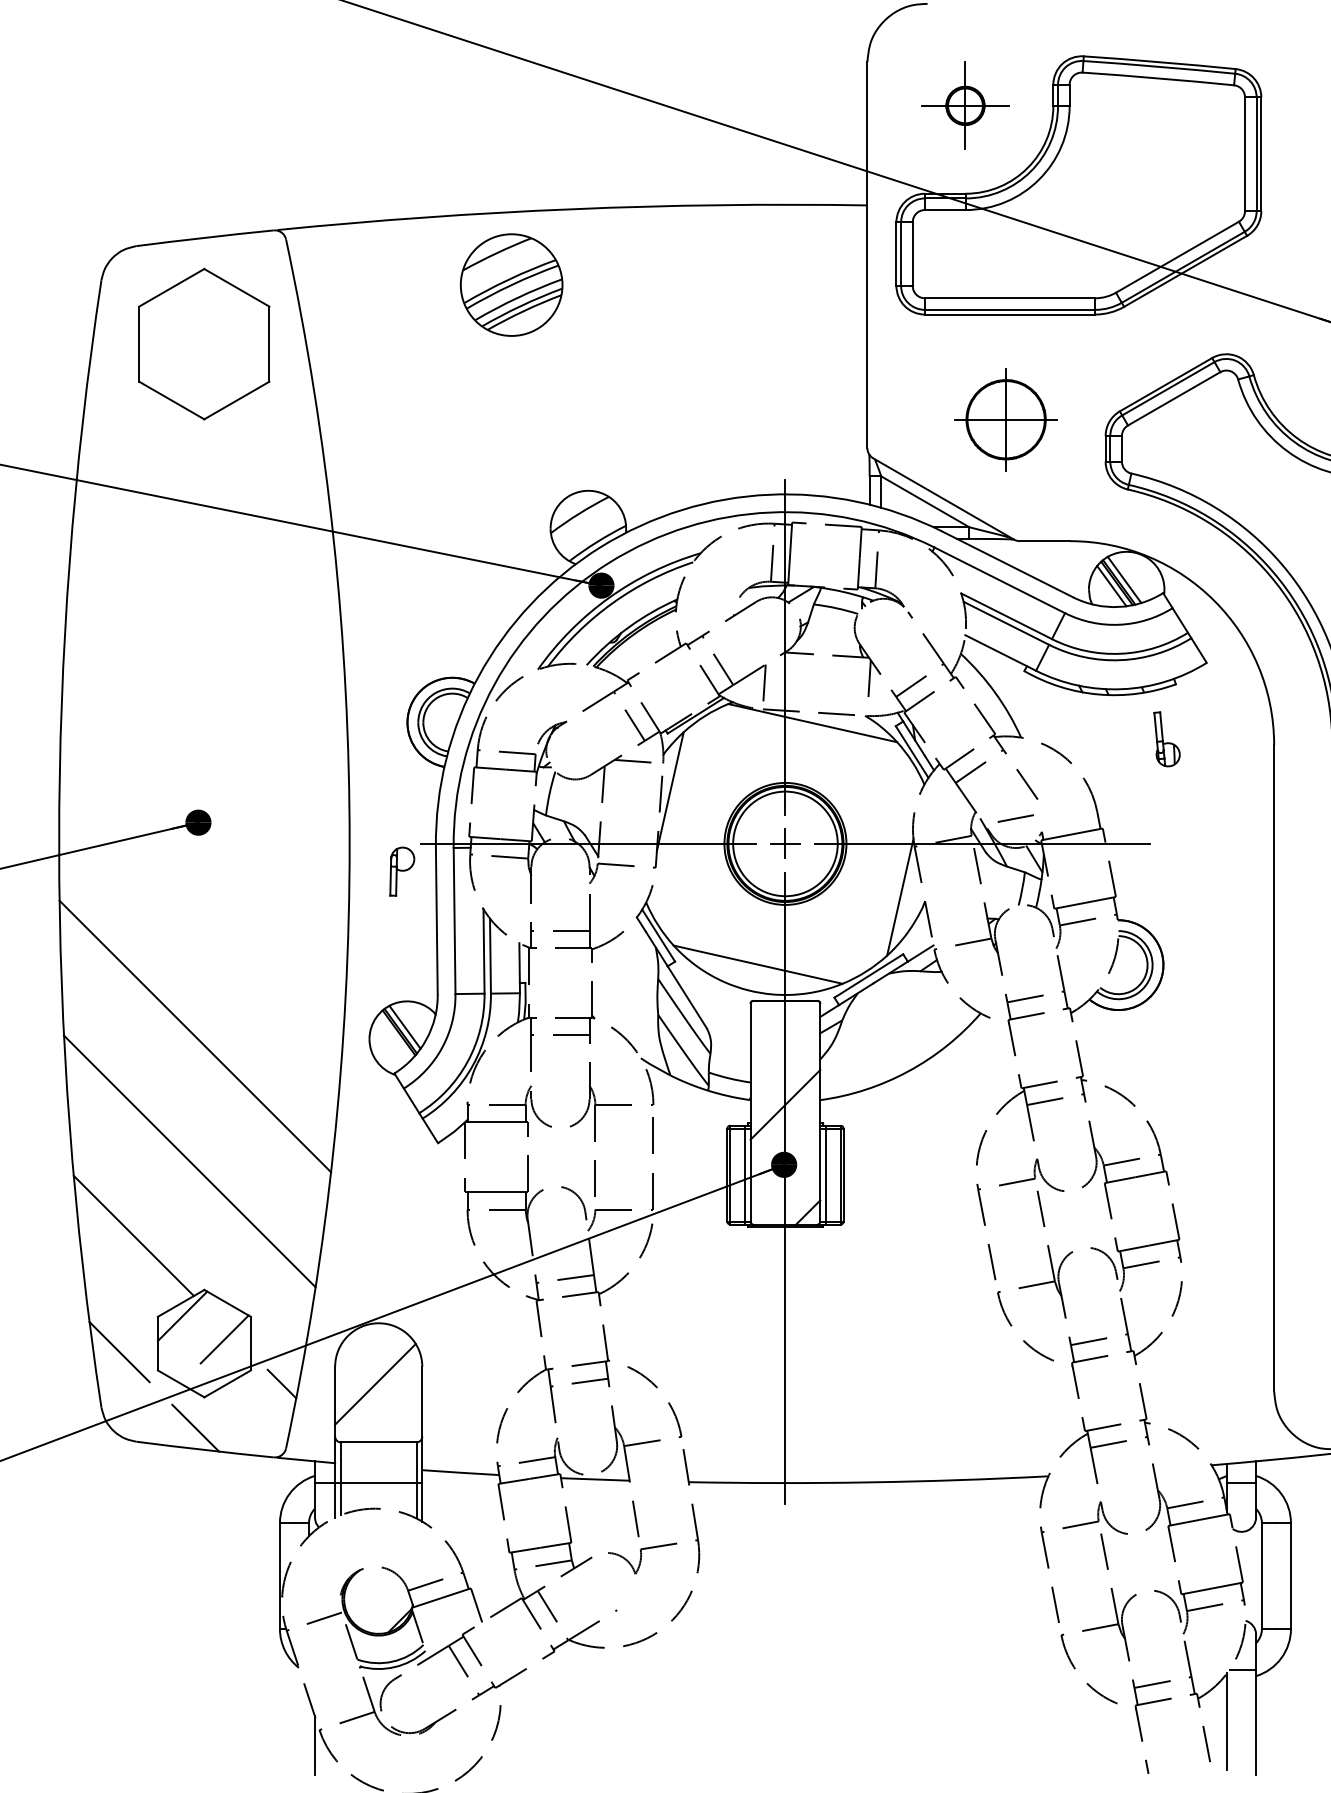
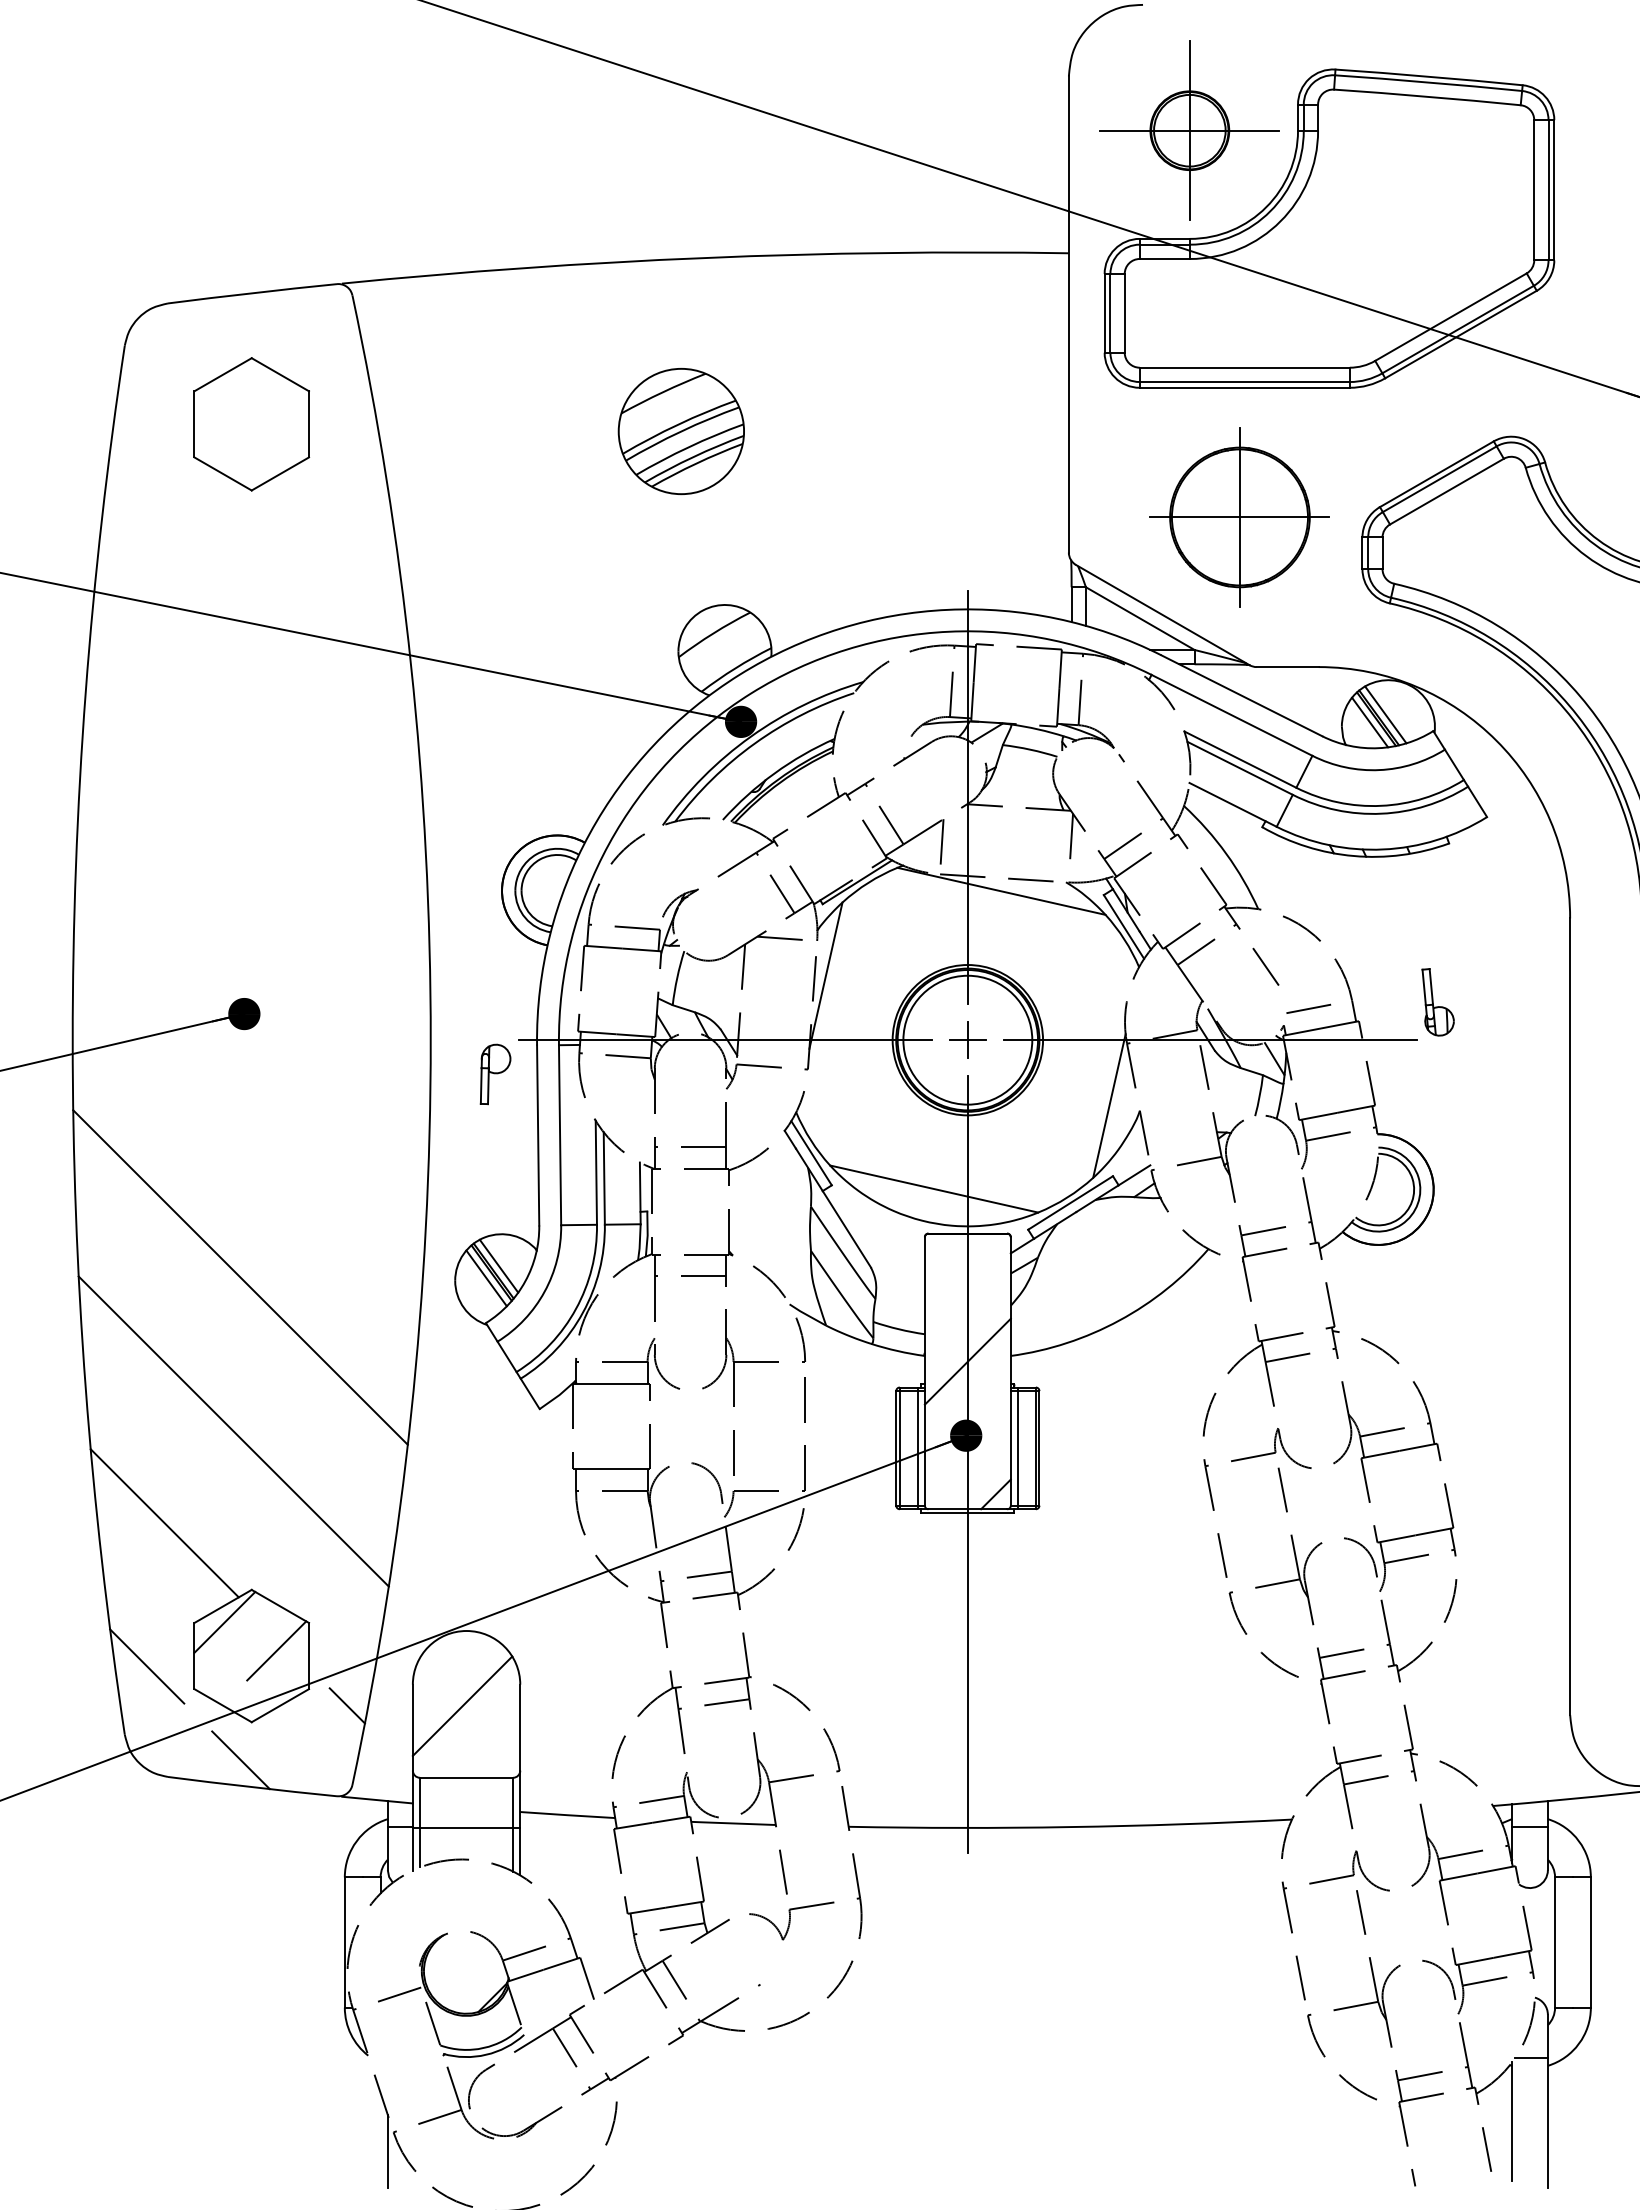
part: (965, 105) -> (1189, 130), size x1.67
part: (510, 285) -> (680, 431), moved
part: (204, 344) -> (251, 424), size x0.71
part: (1005, 419) -> (1239, 517), size x1.43
part: (1166, 739) -> (1437, 1002), moved
line: (1015, 818) -> (1308, 1008), moved
line: (394, 1037) -> (486, 1278), added

